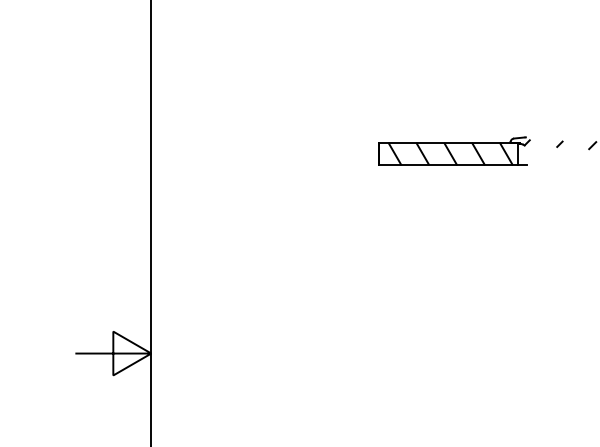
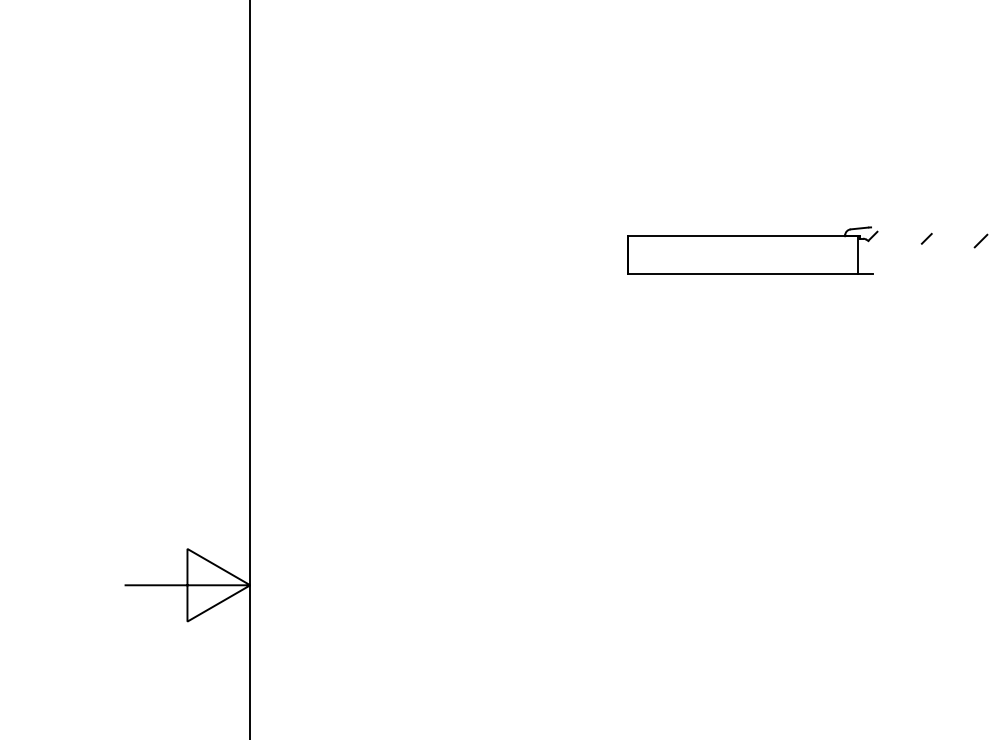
hatch: (450, 153) -> (745, 254), removed

